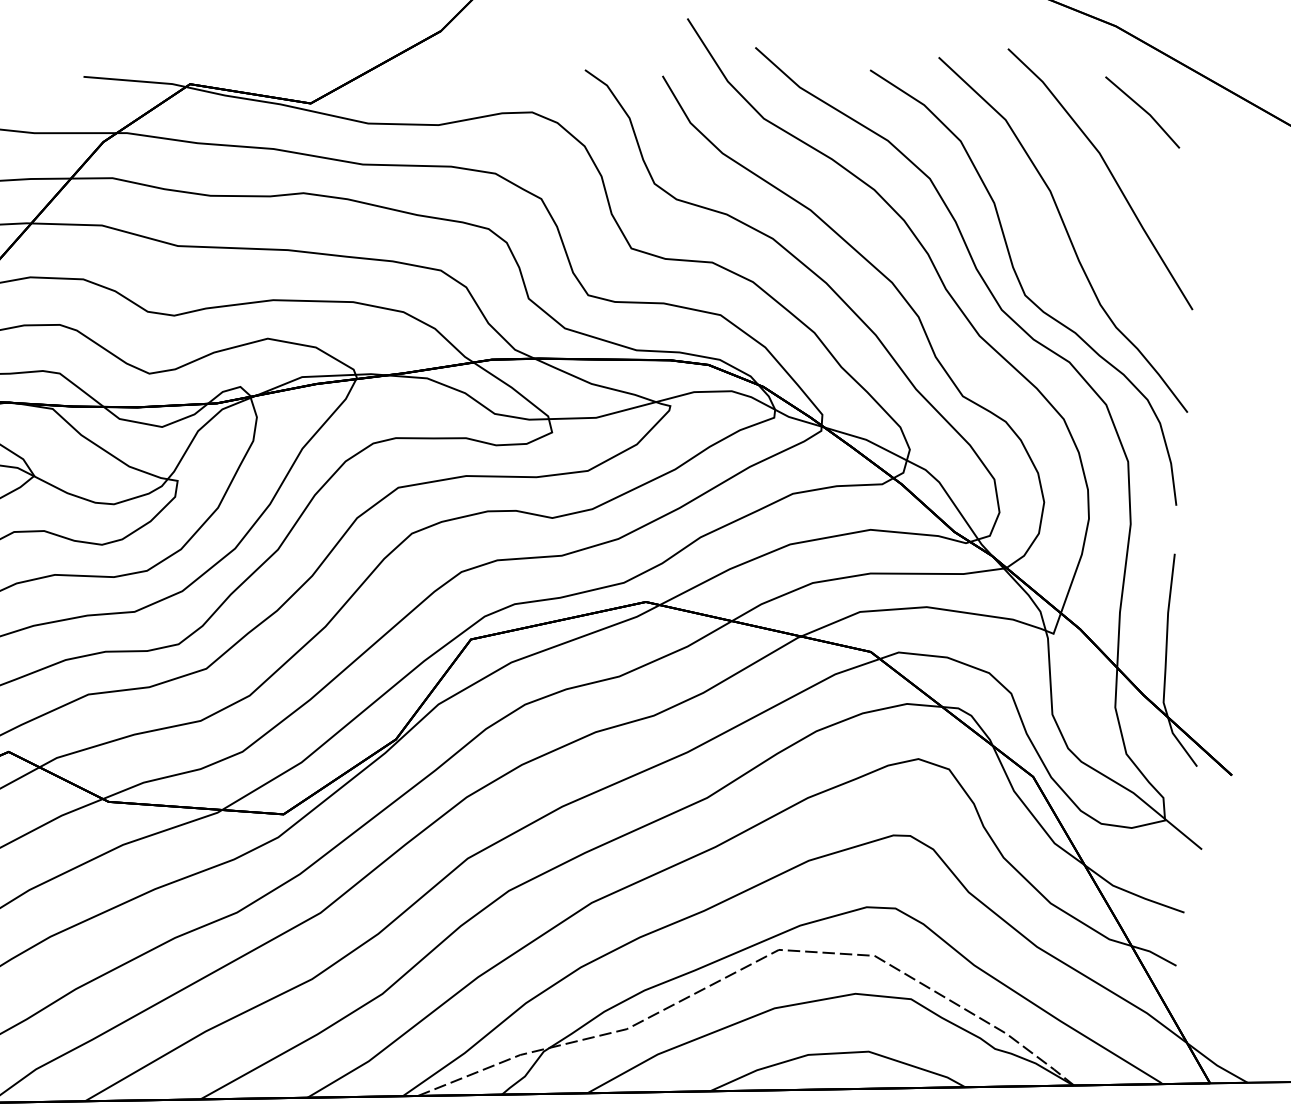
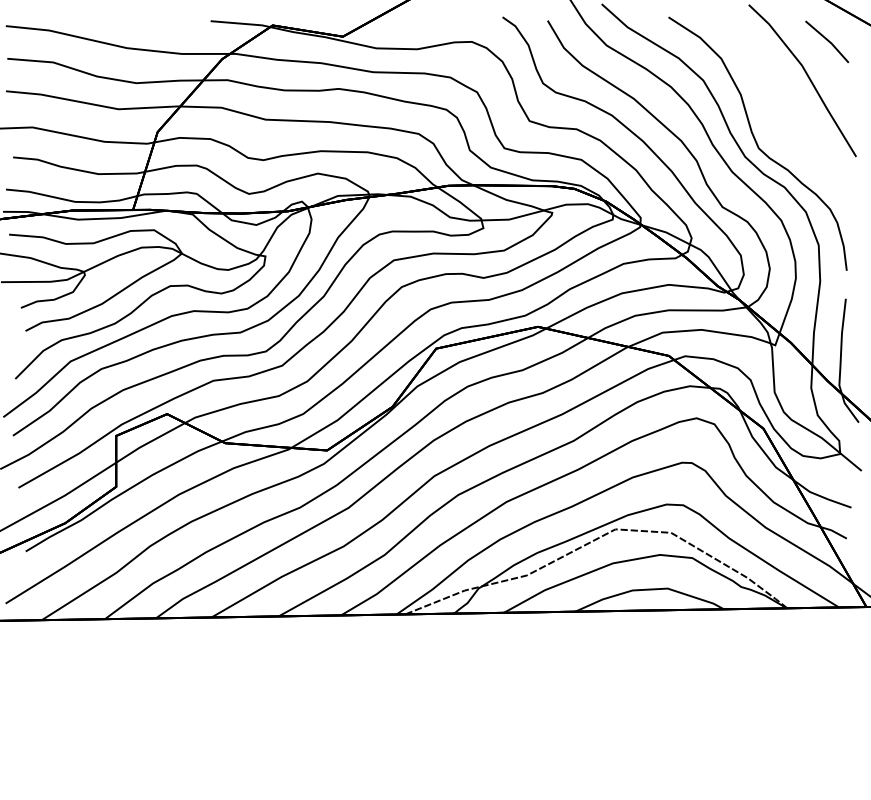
curve: (1065, 233) -> (782, 112), removed

